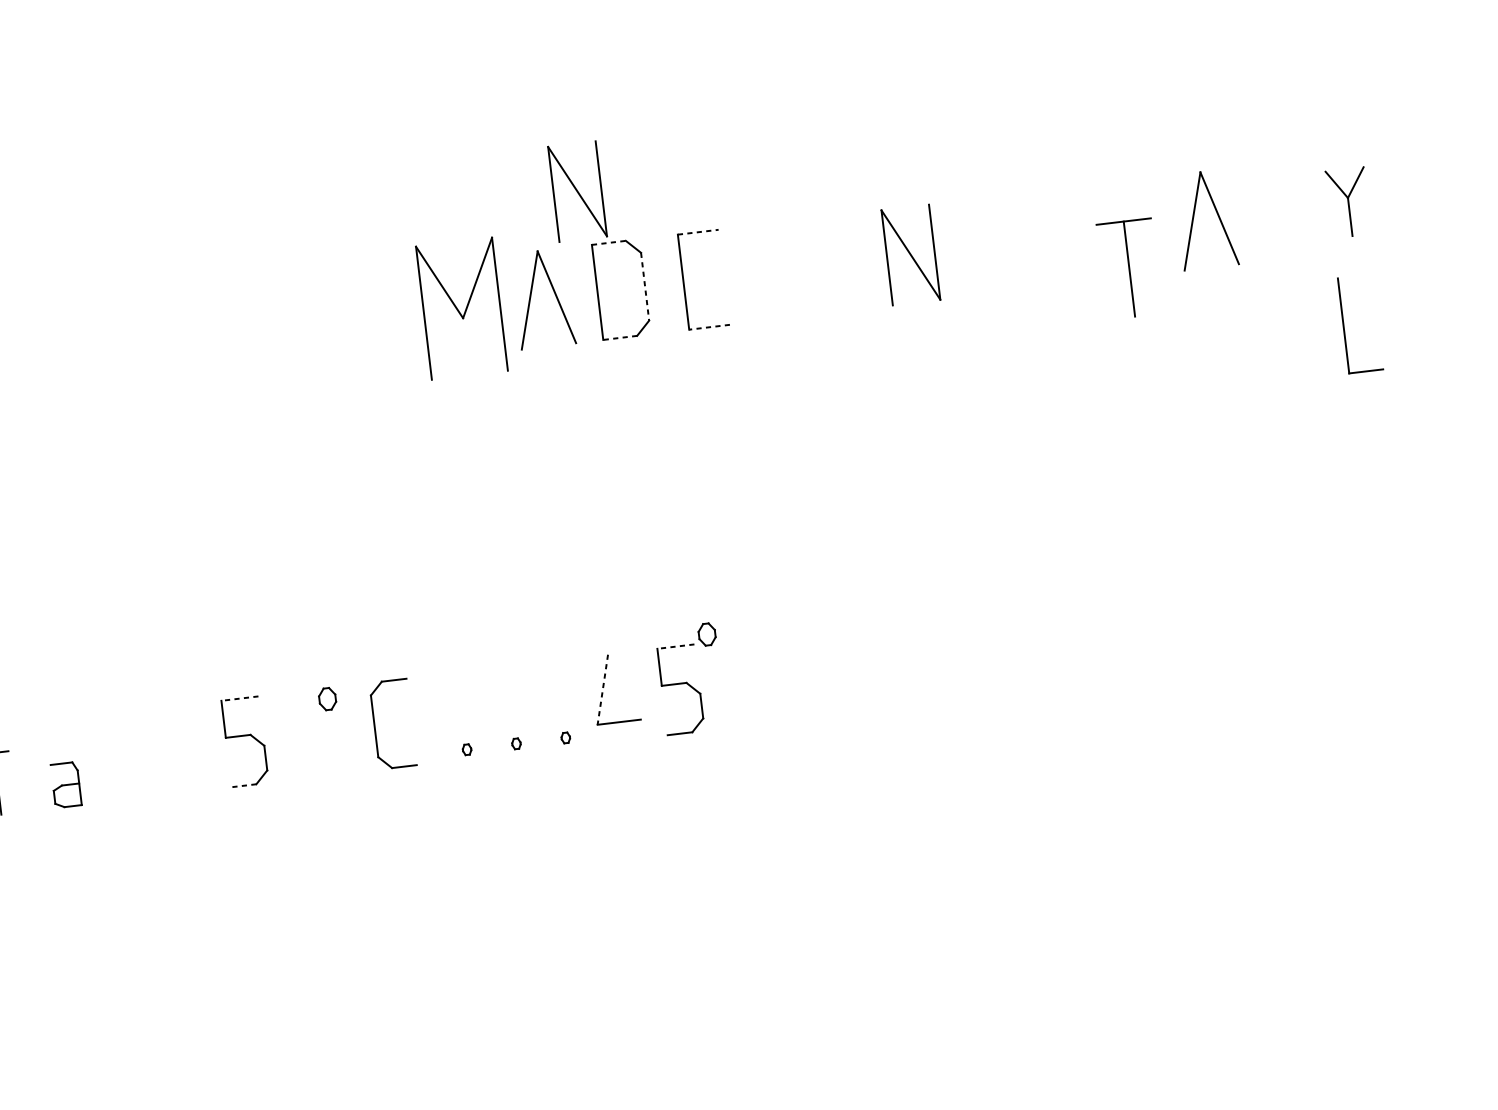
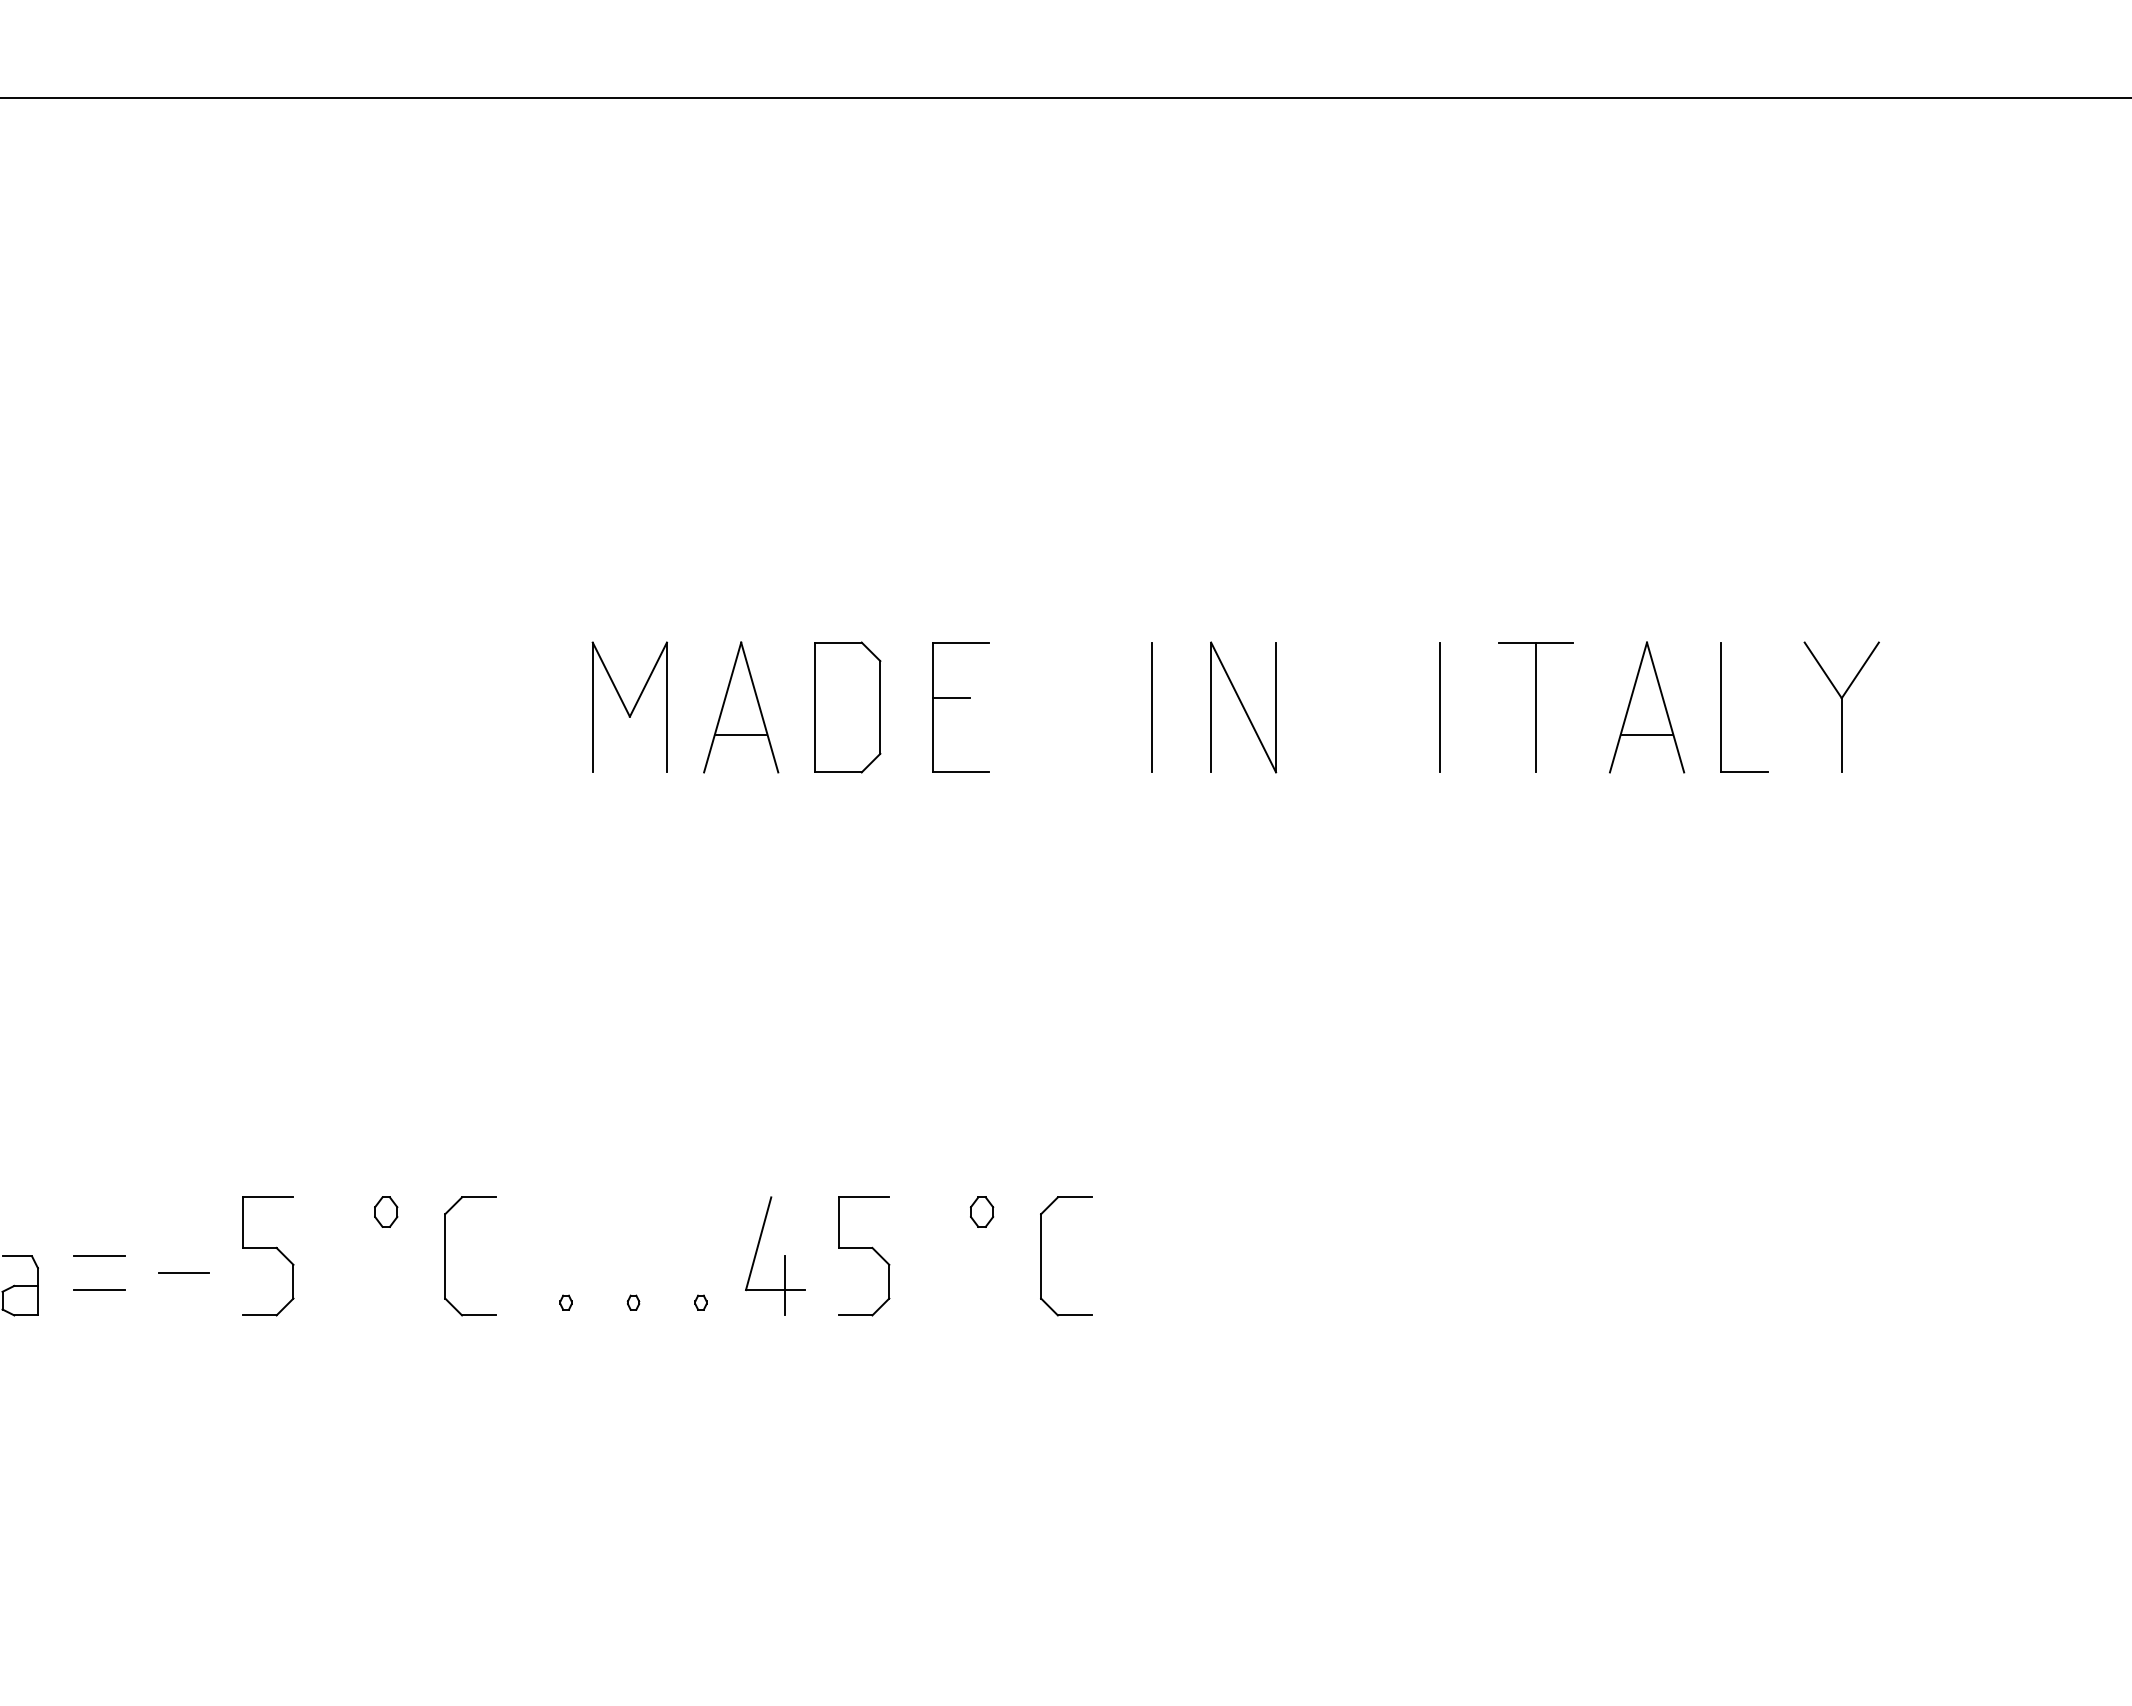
part: (577, 191) -> (804, 568), removed
part: (1348, 202) -> (1841, 706), size x1.43
line: (698, 232) -> (960, 642), dashed -> solid
line: (1054, 237) -> (1439, 707), added
line: (1208, 240) -> (1646, 735), added
line: (609, 242) -> (839, 642), dashed -> solid
line: (844, 263) -> (1152, 707), added
part: (1129, 269) -> (1535, 707), moved
line: (695, 274) -> (950, 698), added
line: (645, 286) -> (880, 707), dashed -> solid
part: (461, 307) -> (629, 706), size x0.71
line: (545, 319) -> (740, 735), added
part: (1343, 325) -> (1721, 707), moved
line: (709, 327) -> (960, 772), dashed -> solid
line: (620, 337) -> (838, 772), dashed -> solid
part: (706, 634) -> (981, 1211), moved
line: (675, 646) -> (863, 1197), dashed -> solid
part: (810, 674) -> (1041, 1256), added
line: (602, 690) -> (758, 1244), dashed -> solid
line: (239, 698) -> (267, 1197), dashed -> solid
line: (626, 717) -> (785, 1285), added
line: (121, 756) -> (99, 1256), added
line: (184, 761) -> (183, 1273), added
line: (124, 781) -> (99, 1290), added
line: (243, 785) -> (259, 1315), dashed -> solid

